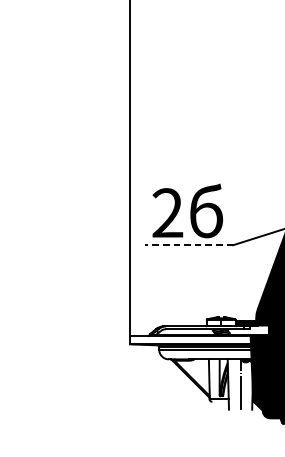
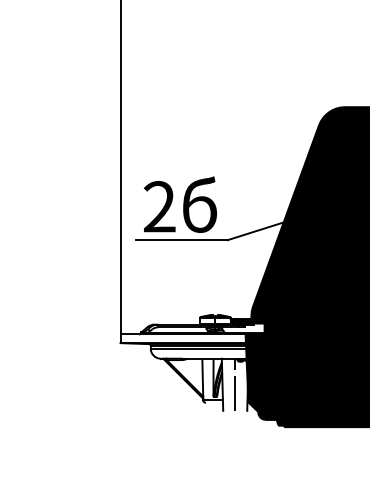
line: (188, 245) -> (181, 240), dashed -> solid

